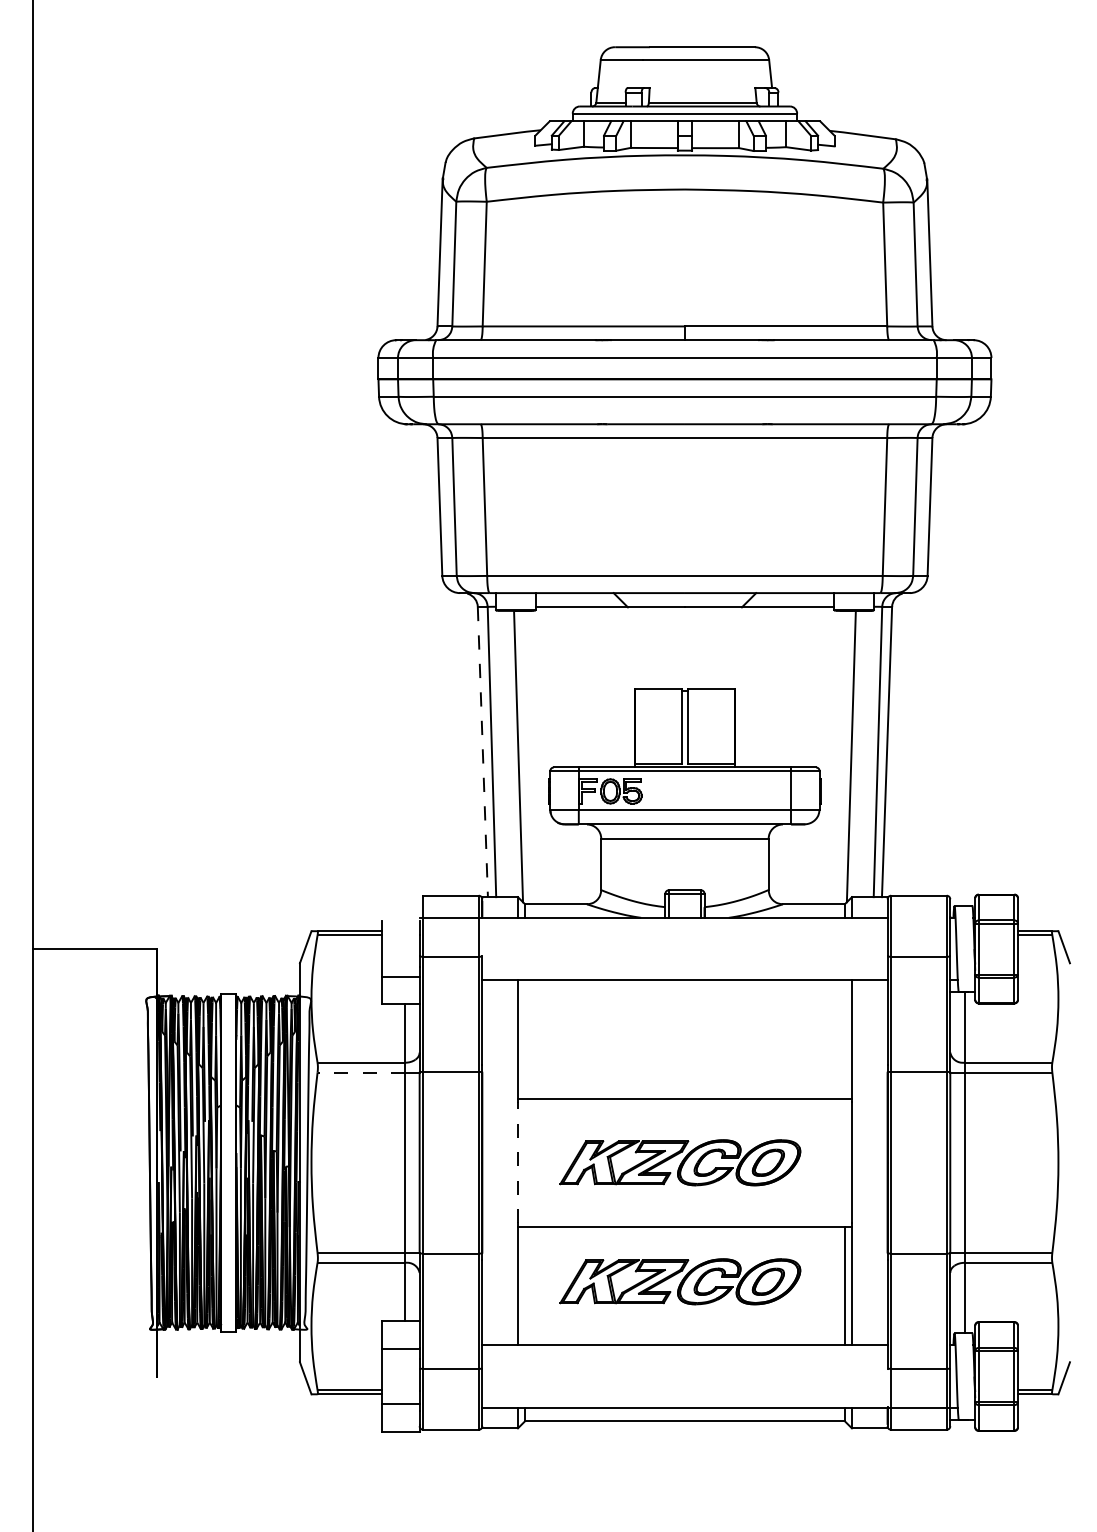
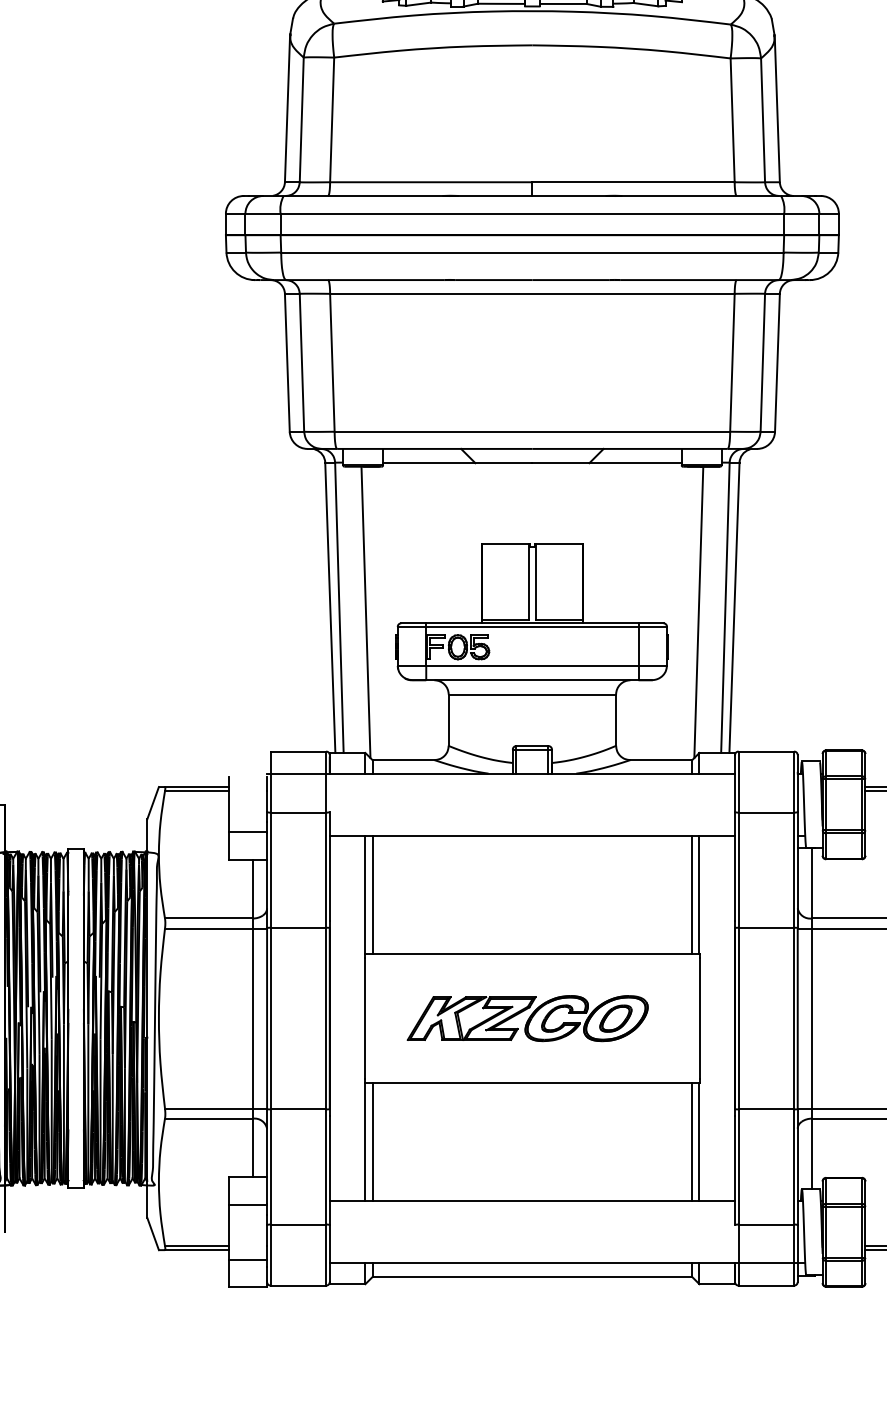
line: (482, 752) -> (329, 608), dashed -> solid
line: (525, 1039) -> (372, 895), added
line: (844, 1039) -> (691, 895), added
line: (361, 1072) -> (208, 928), dashed -> solid
line: (517, 1162) -> (364, 1018), dashed -> solid
part: (680, 1281) -> (527, 1137), removed
line: (525, 1285) -> (372, 1141), added

